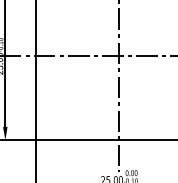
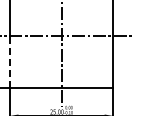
line: (36, 97) -> (10, 61), solid -> dashed

